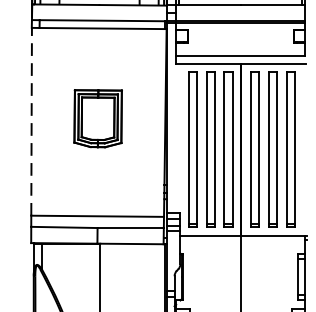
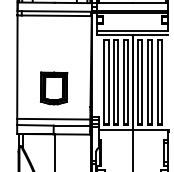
part: (98, 118) -> (54, 88), moved
line: (31, 122) -> (17, 67), dashed -> solid

